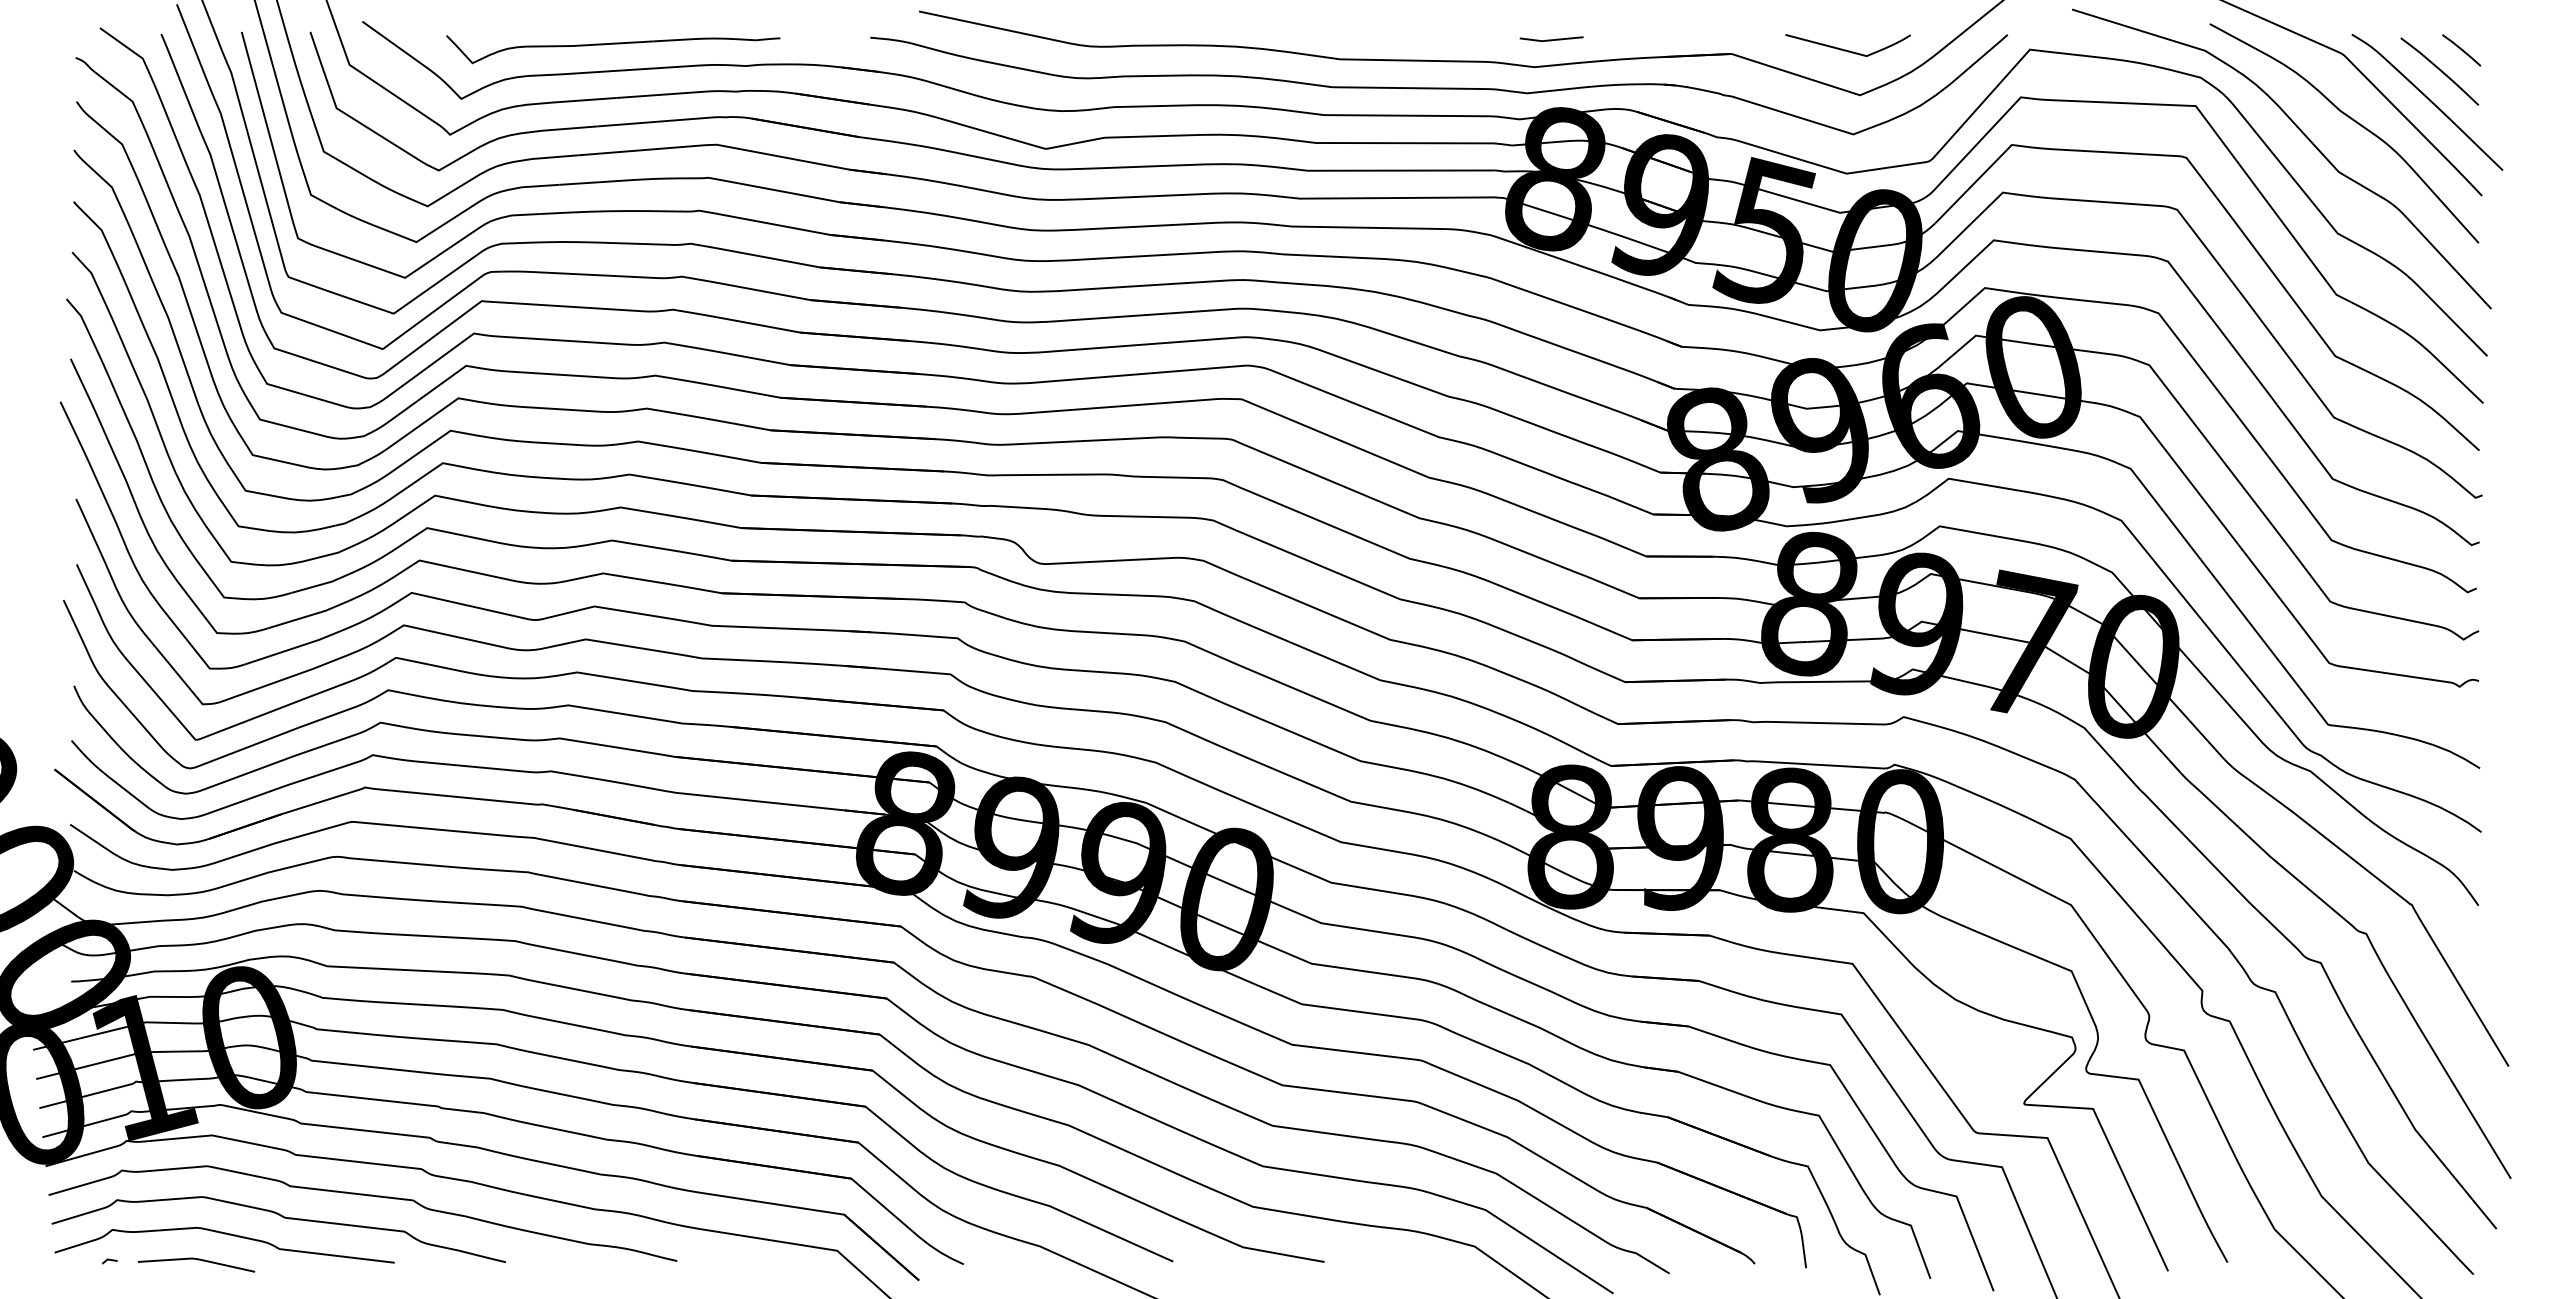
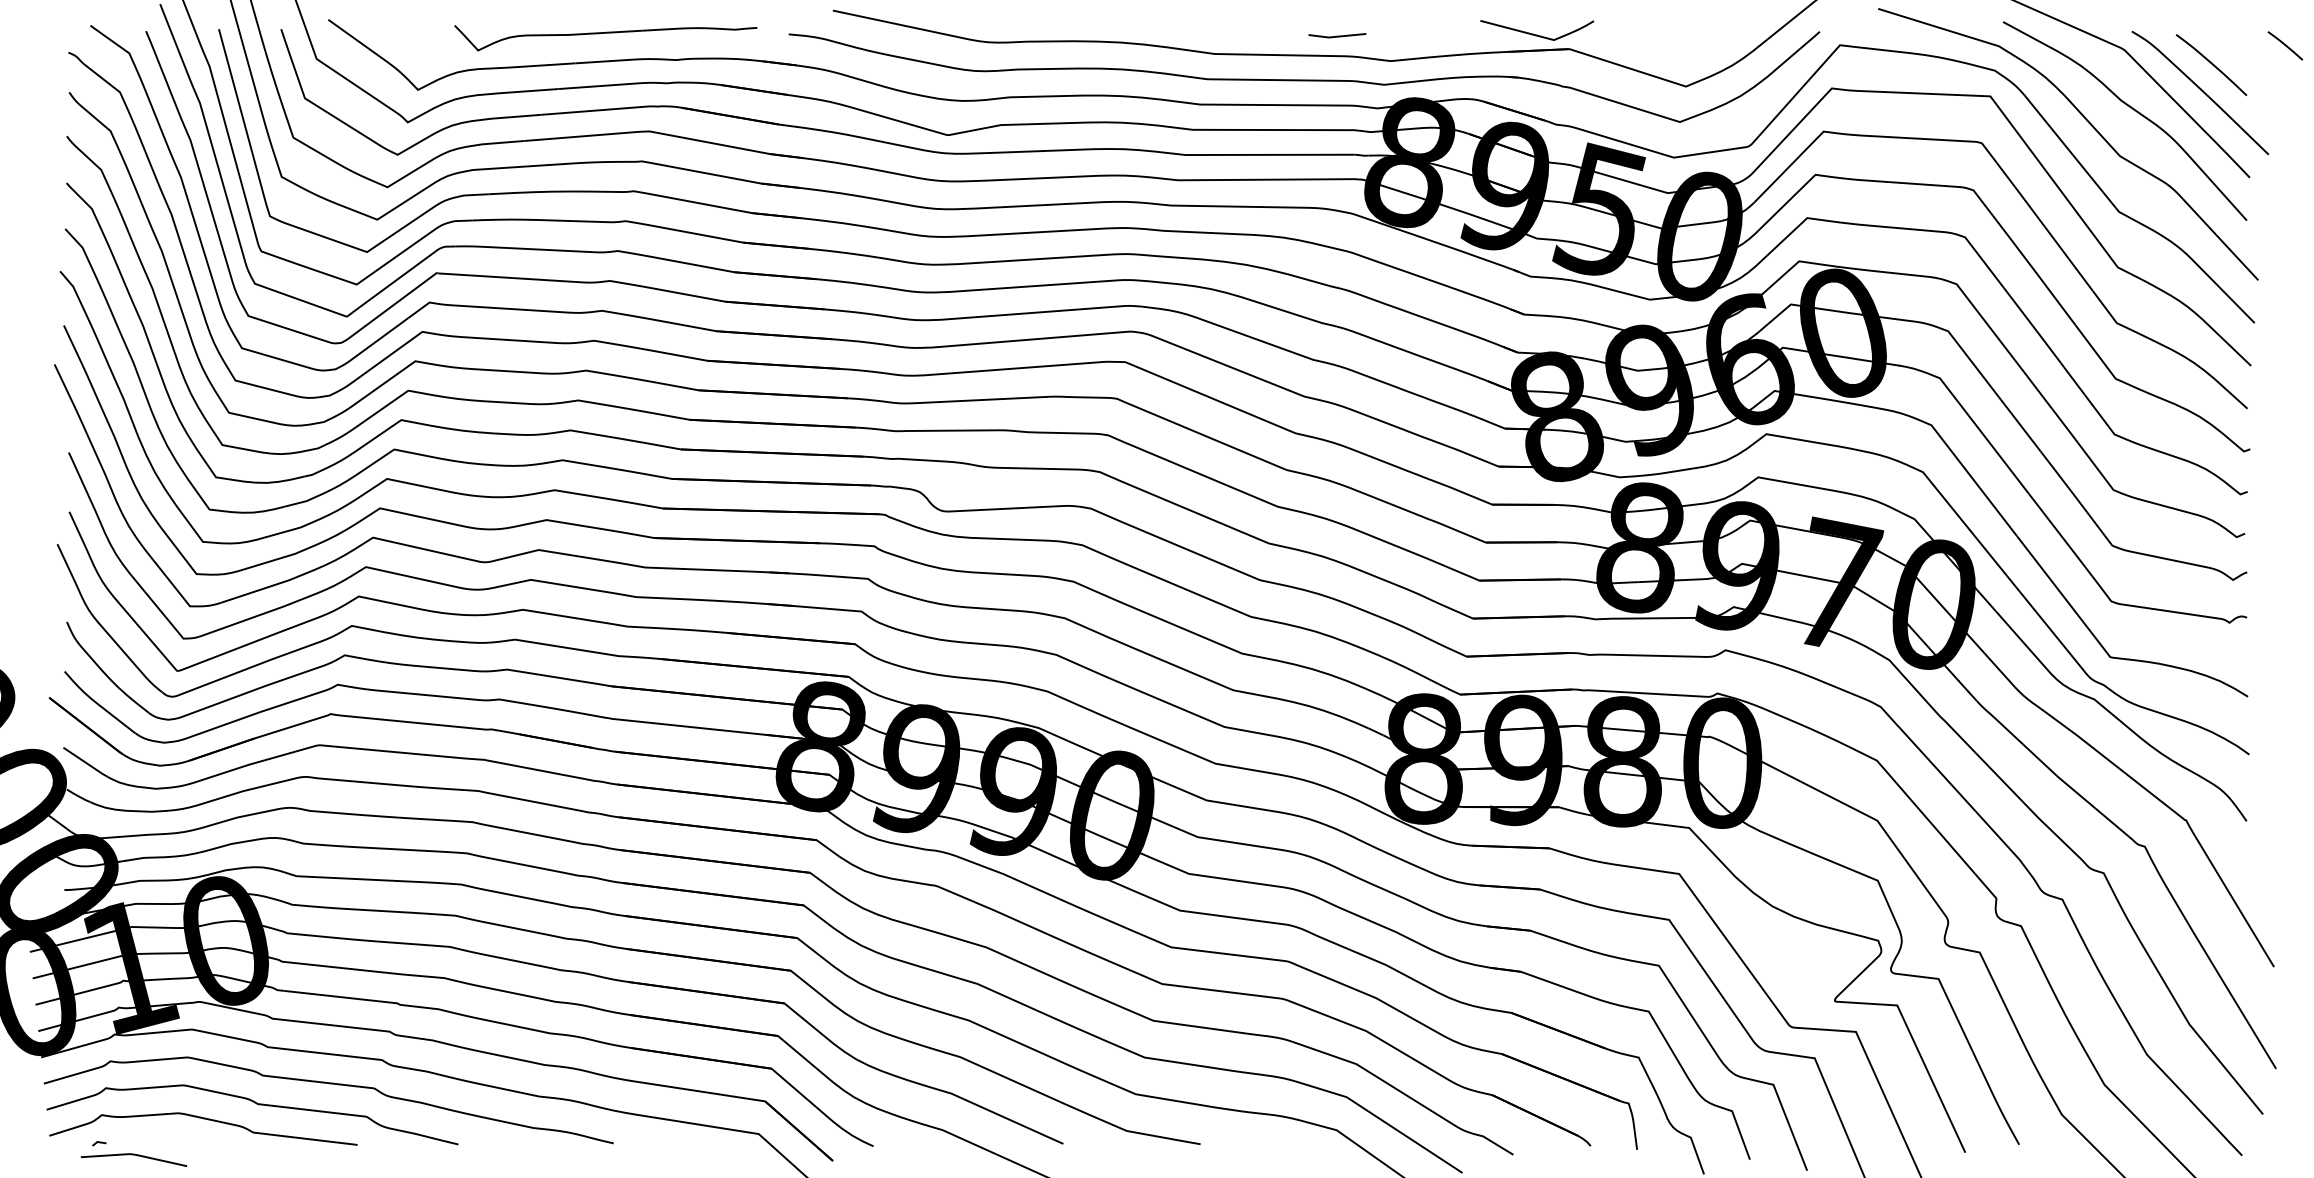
line: (1551, 38) -> (1337, 35), moved
part: (612, 49) -> (605, 38), moved
curve: (1848, 49) -> (1537, 34), moved
line: (2461, 49) -> (2285, 45), moved
curve: (196, 1260) -> (133, 1155), moved

